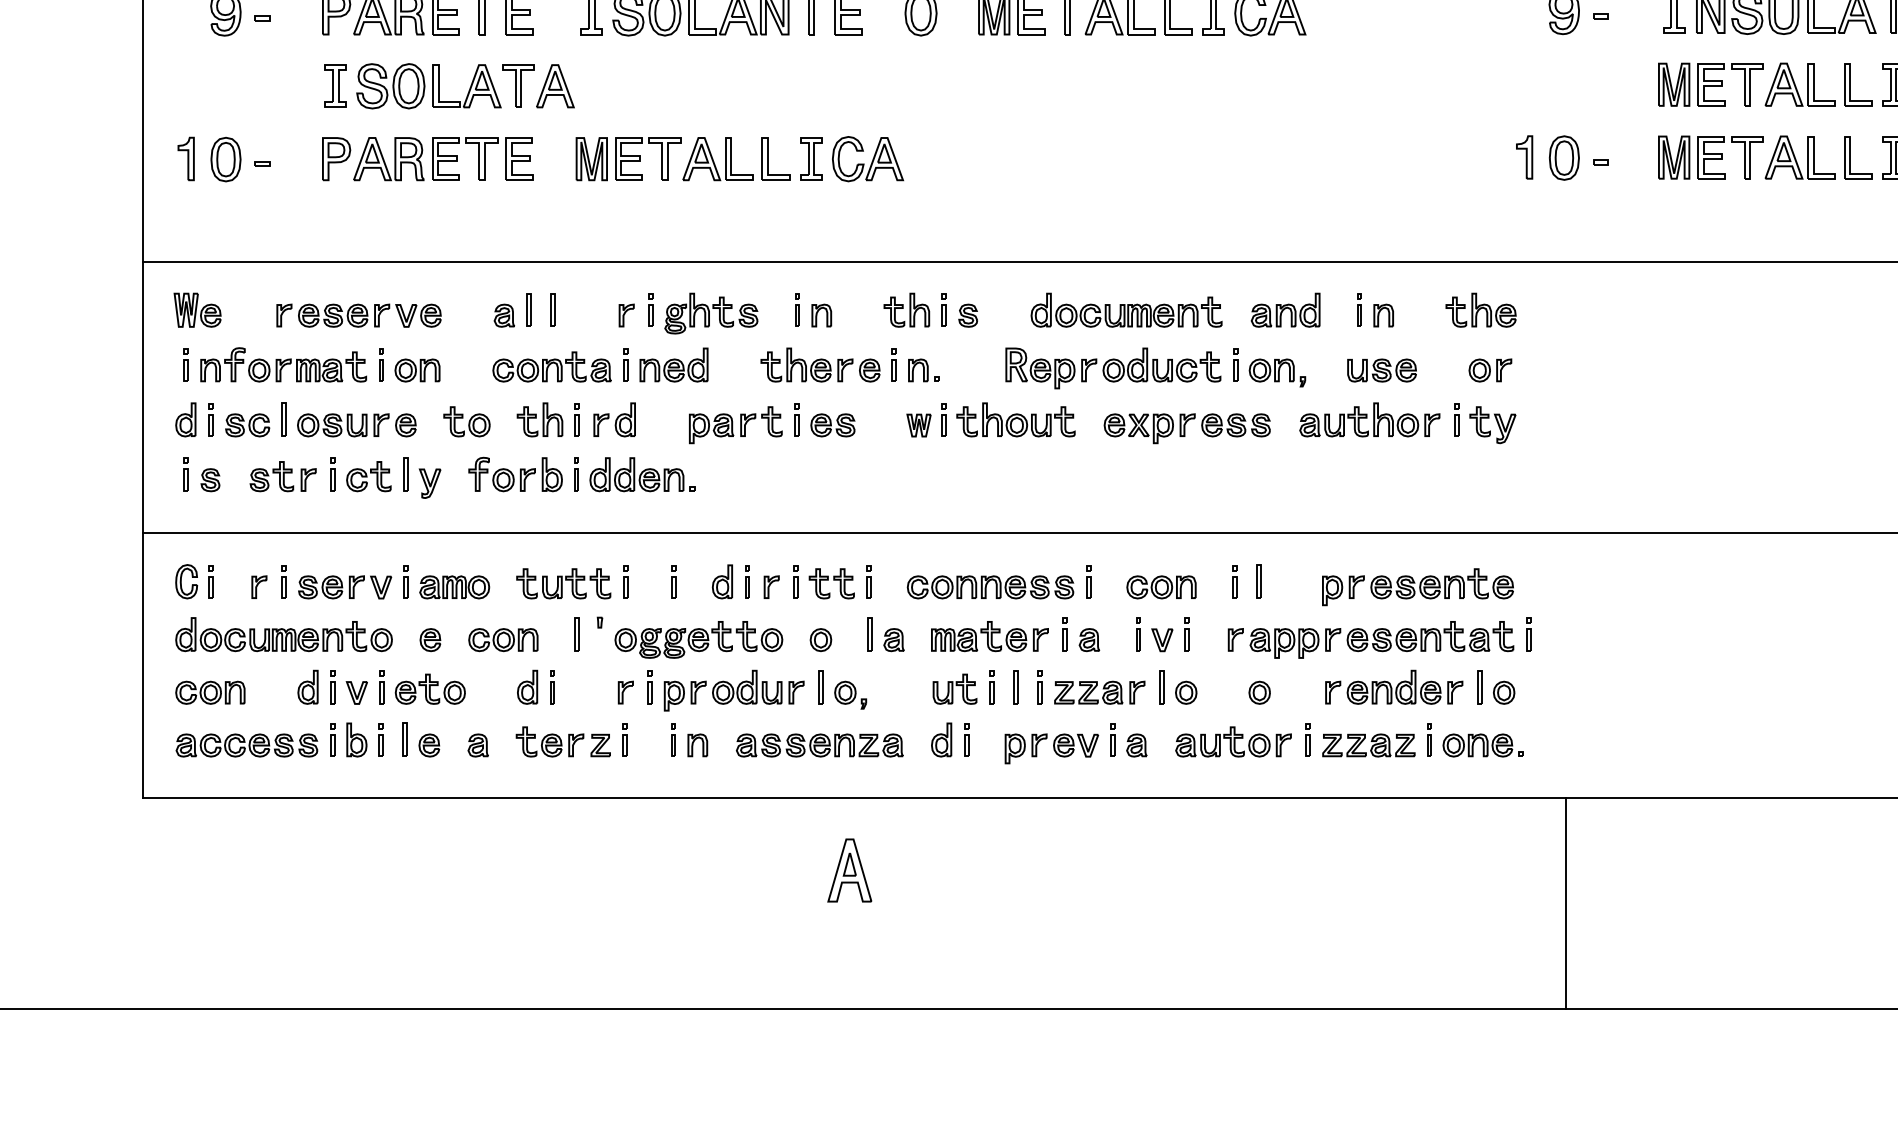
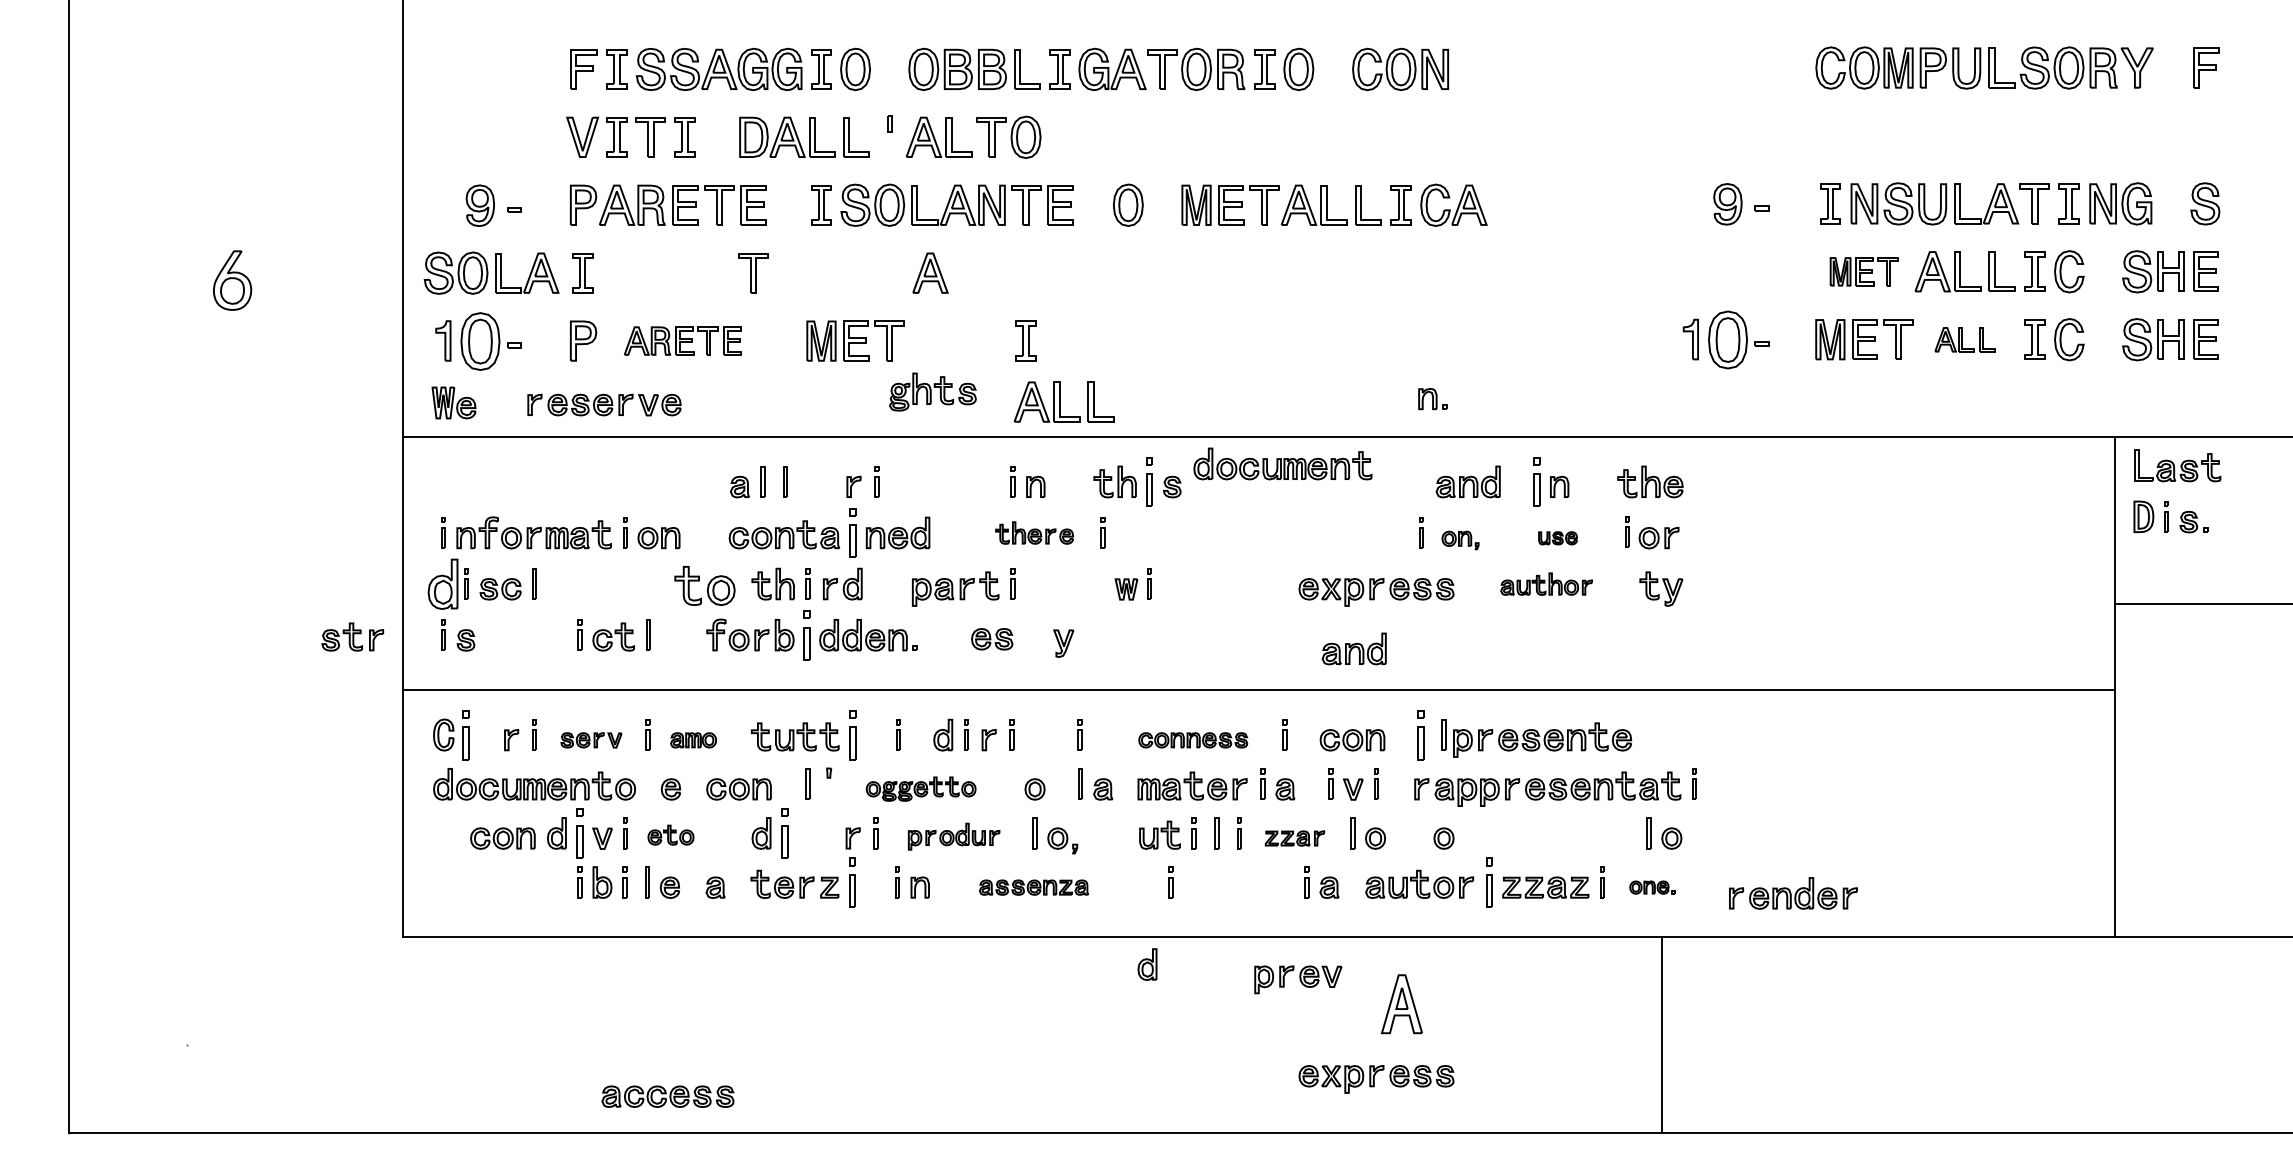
part: (1710, 84) -> (1864, 271), size x0.7
part: (428, 85) -> (491, 272), moved
part: (555, 85) -> (930, 272), moved
part: (1818, 157) -> (1964, 339), size x0.6
part: (442, 158) -> (682, 340), size x0.7
part: (735, 158) -> (1063, 401), moved
part: (867, 158) -> (1078, 340), removed
part: (1563, 158) -> (1727, 340), size x1.4
part: (226, 159) -> (480, 341), size x1.4
part: (197, 309) -> (453, 402), moved
part: (943, 309) -> (1149, 481), size x1.6
part: (1126, 309) -> (1282, 463), moved
part: (1358, 309) -> (1536, 481), size x1.6
part: (710, 312) -> (932, 391), moved
part: (359, 315) -> (604, 404), moved
part: (625, 364) -> (852, 532), size x1.6
part: (820, 364) -> (1034, 532), size x0.7
part: (1113, 367) -> (1307, 535), removed
part: (923, 370) -> (1432, 399), moved
part: (1381, 370) -> (1557, 538), size x0.6
part: (1277, 373) -> (1460, 540), size x0.7
part: (185, 419) -> (442, 583), size x1.6
part: (1015, 419) -> (1216, 583), removed
part: (1369, 419) -> (1546, 583), size x0.7
line: (1455, 419) -> (1626, 531), moved
part: (467, 421) -> (705, 585), size x1.4
part: (356, 425) -> (602, 589), removed
part: (833, 425) -> (992, 639), moved
part: (575, 473) -> (806, 634), size x1.6
part: (282, 476) -> (352, 636), moved
part: (429, 483) -> (1063, 643), moved
part: (1162, 488) -> (1353, 648), added
part: (209, 581) -> (465, 734), size x1.6
part: (625, 581) -> (852, 734), size x1.6
part: (1234, 581) -> (1420, 734), size x1.6
part: (831, 583) -> (1044, 736), removed
part: (1417, 586) -> (1542, 739), moved
part: (345, 587) -> (591, 740), size x0.7
part: (454, 587) -> (693, 740), size x0.7
part: (990, 587) -> (1193, 740), size x0.7
part: (698, 639) -> (920, 788), size x0.7
part: (332, 687) -> (579, 833), size x1.6
part: (552, 687) -> (784, 833), size x1.6
part: (1394, 687) -> (1793, 893), moved
part: (429, 688) -> (670, 834), size x0.7
part: (733, 690) -> (953, 836), size x0.7
part: (209, 692) -> (502, 838), moved
part: (1099, 692) -> (1294, 838), size x0.7
part: (624, 739) -> (851, 882), size x1.6
part: (941, 739) -> (1147, 964), moved
part: (1307, 739) -> (1488, 882), size x1.6
part: (246, 745) -> (667, 1096), moved
part: (819, 745) -> (1033, 887), size x0.7
part: (1483, 745) -> (1652, 887), size x0.6
part: (1052, 748) -> (1298, 979), moved
part: (849, 870) -> (1401, 1004), moved
line: (1565, 903) -> (1661, 1034), moved
part: (1187, 951) -> (1376, 1079), added

